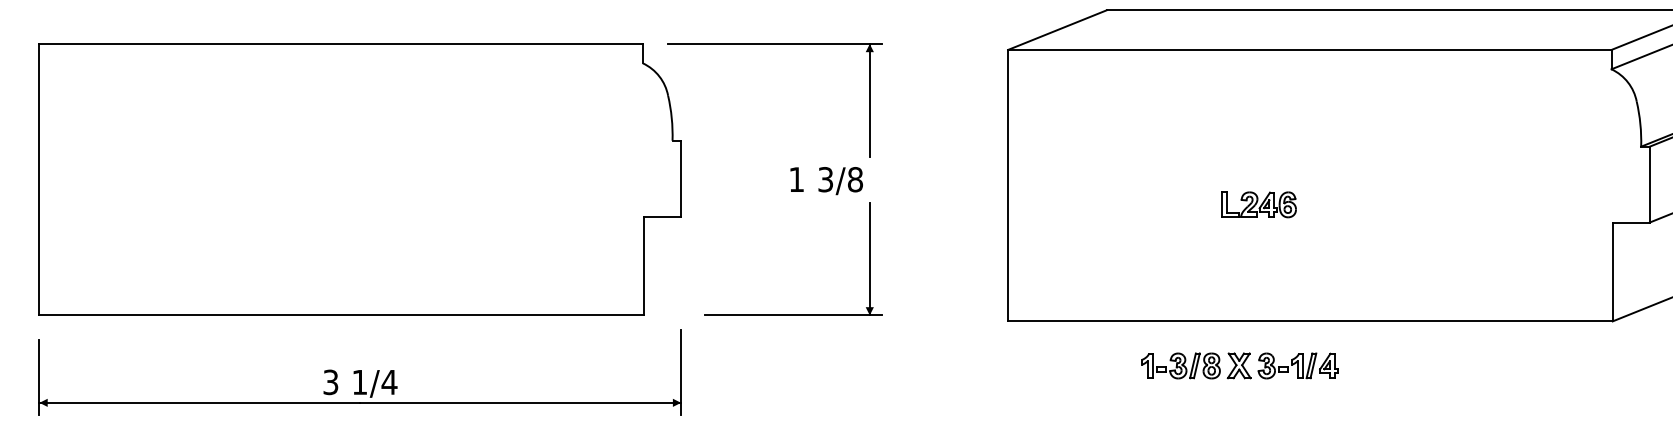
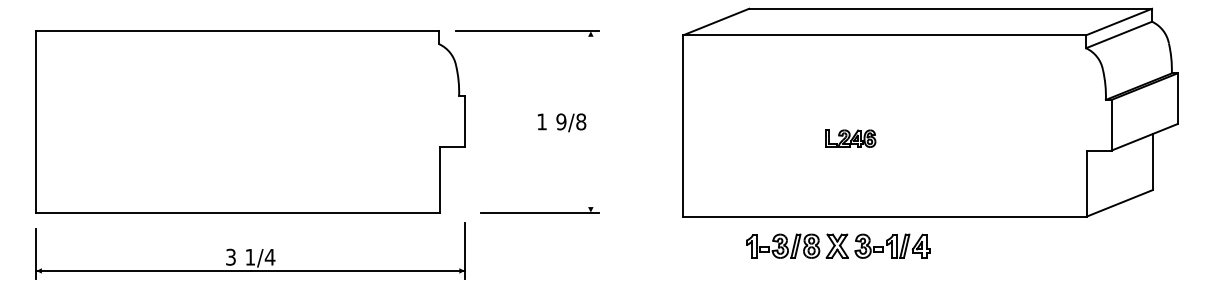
line: (869, 99) -> (590, 68), removed
text: (825, 179) -> (561, 121), 3/8 -> 9/8
line: (869, 258) -> (590, 174), removed
part: (1239, 366) -> (837, 246), size x1.4

